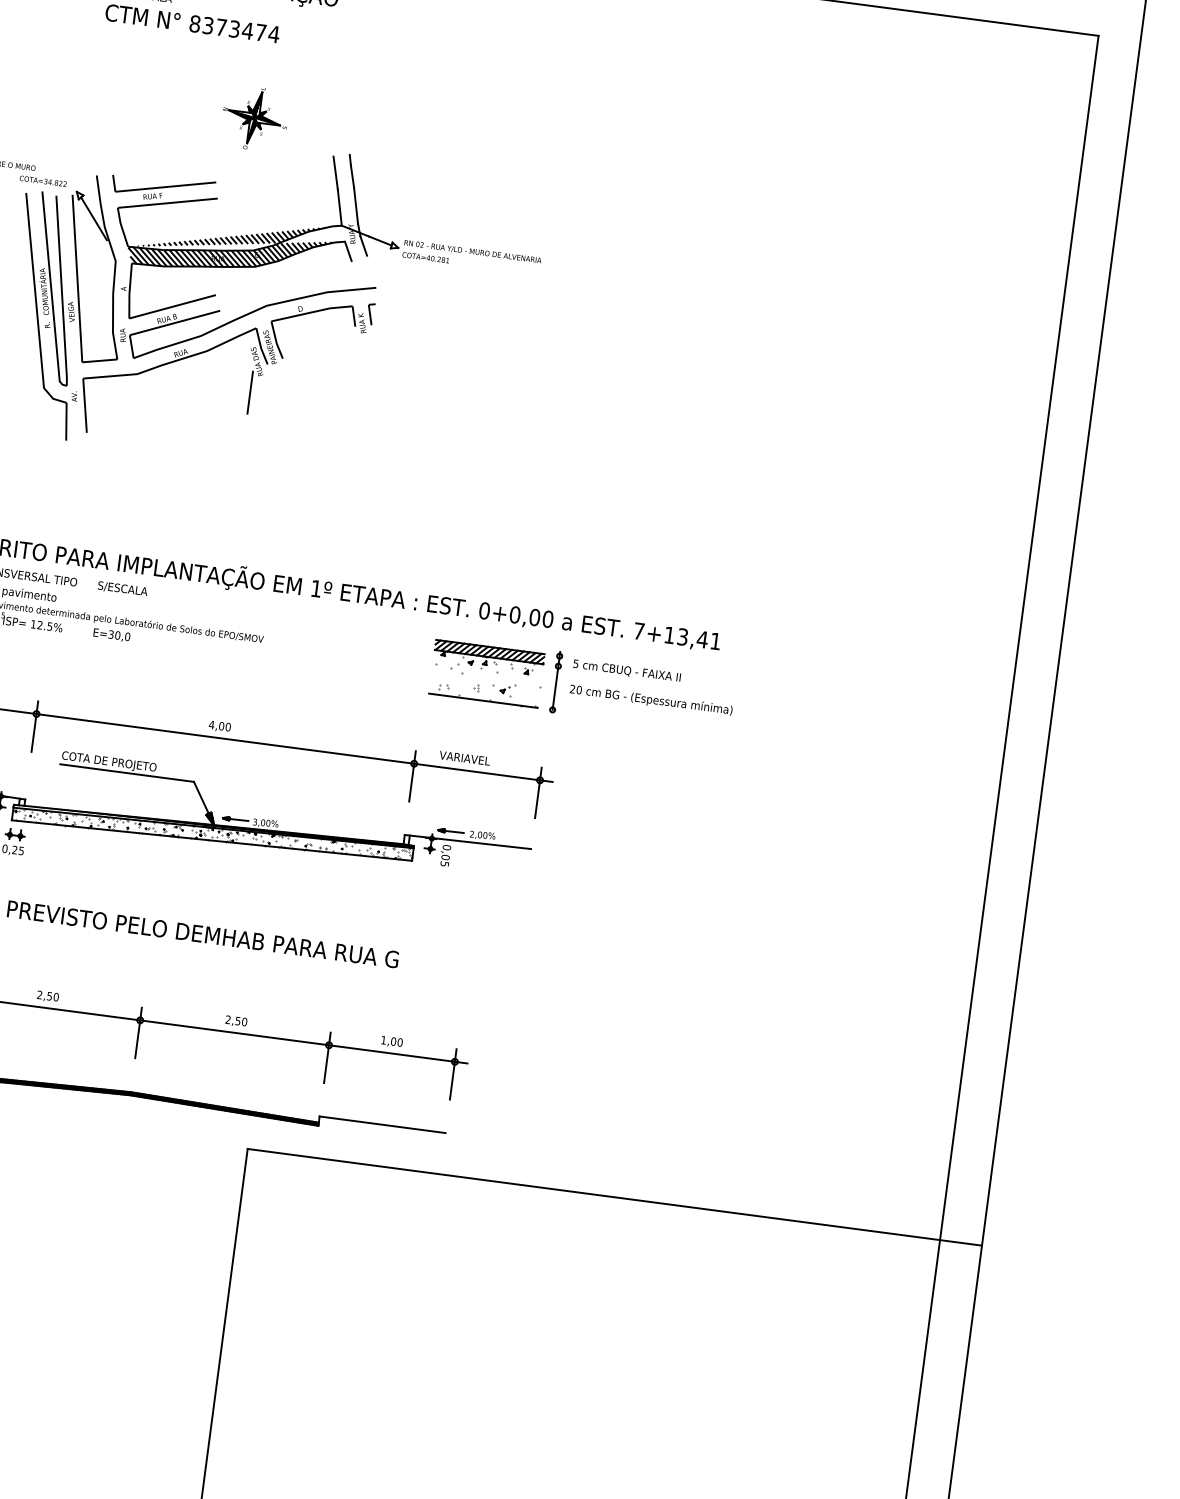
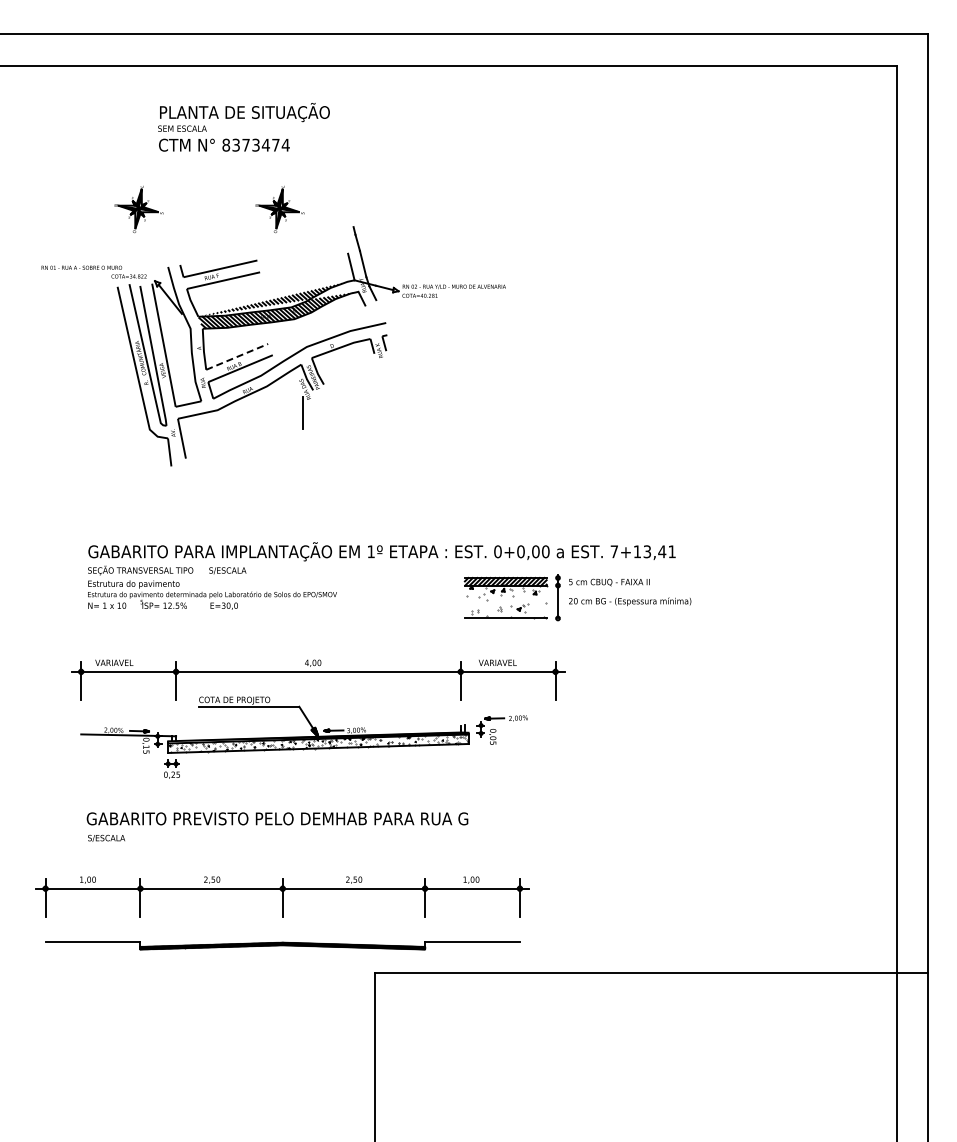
part: (67, 93) -> (138, 209), added
line: (335, 172) -> (344, 241), removed
line: (173, 306) -> (237, 356), solid -> dashed
line: (467, 841) -> (507, 724), removed

